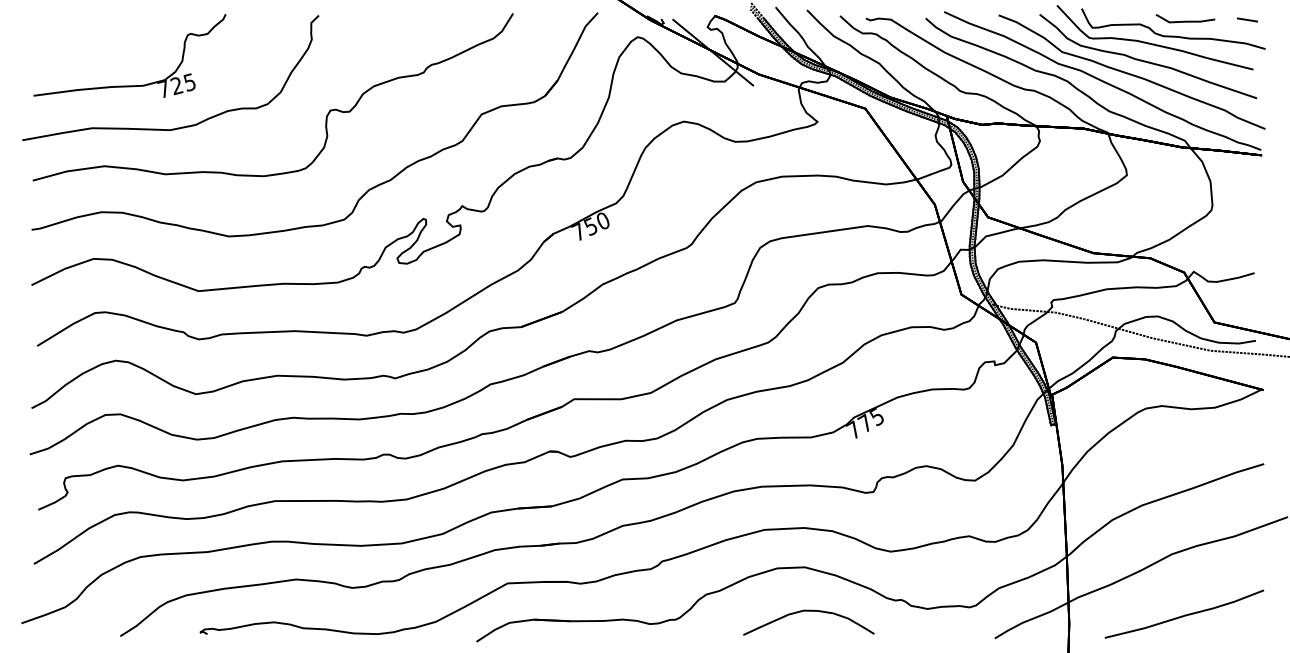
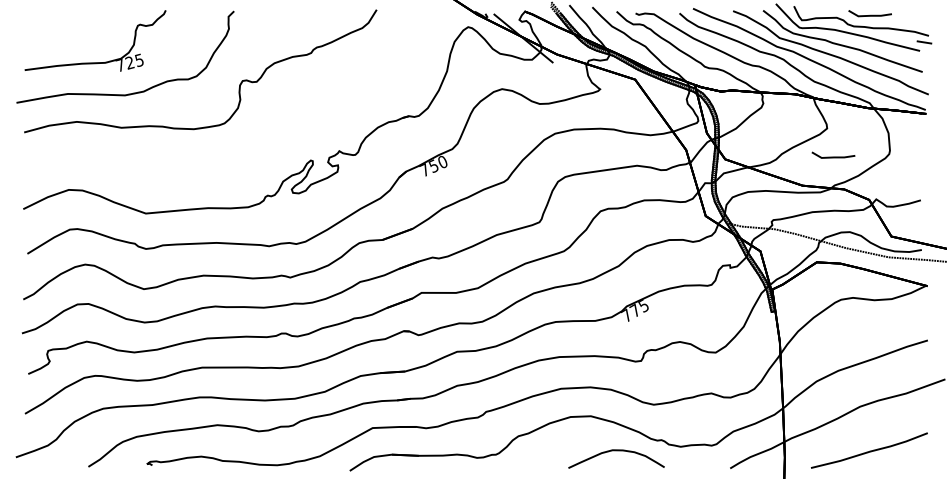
line: (1247, 19) -> (924, 42), moved
part: (369, 188) -> (271, 138), removed
line: (1135, 213) -> (833, 156), added
curve: (808, 611) -> (616, 450), moved

